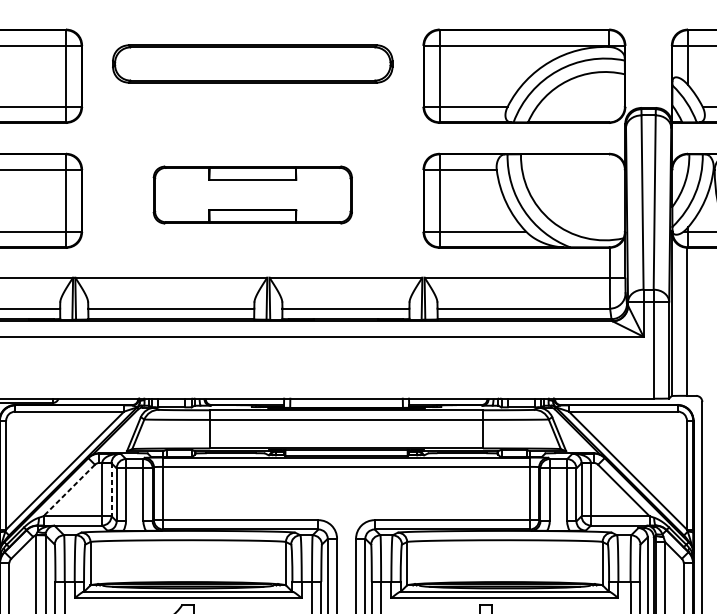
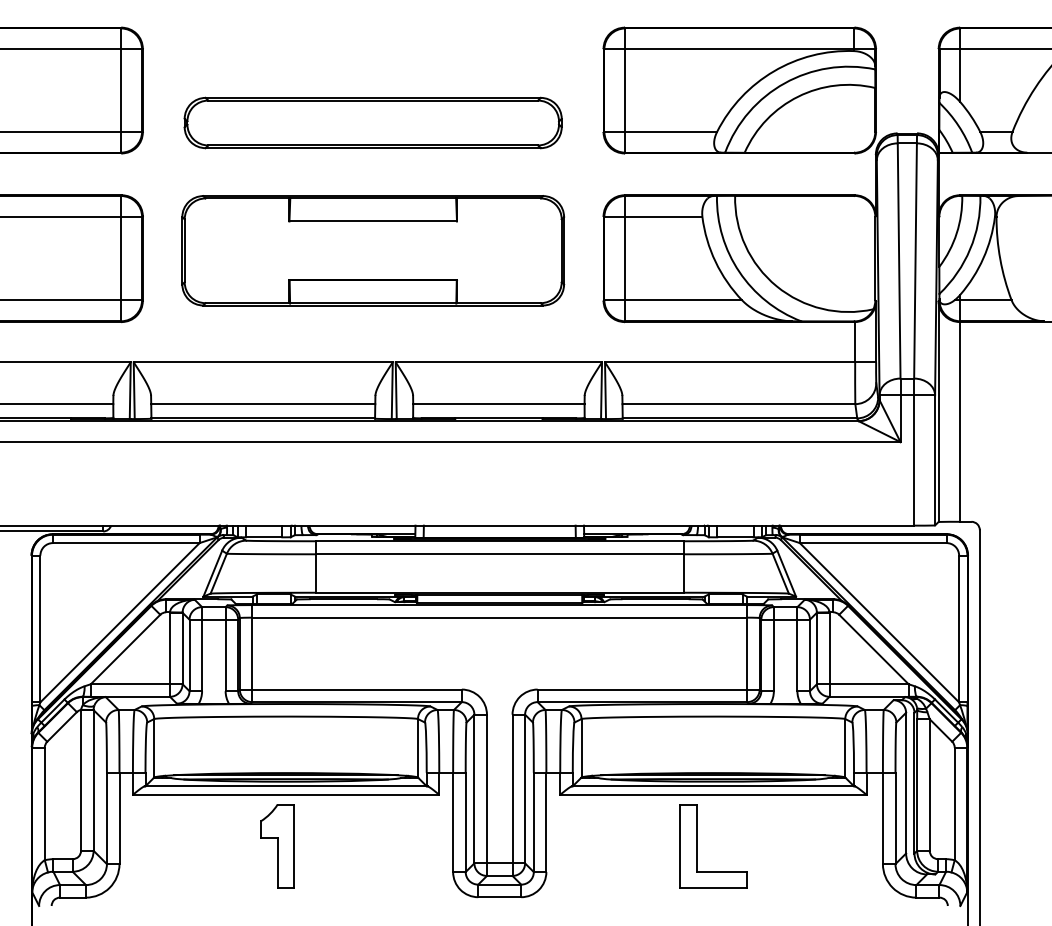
part: (252, 63) -> (372, 122), moved
part: (253, 194) -> (373, 250), size x1.43
line: (111, 489) -> (182, 648), dashed -> solid
line: (69, 490) -> (125, 649), dashed -> solid

